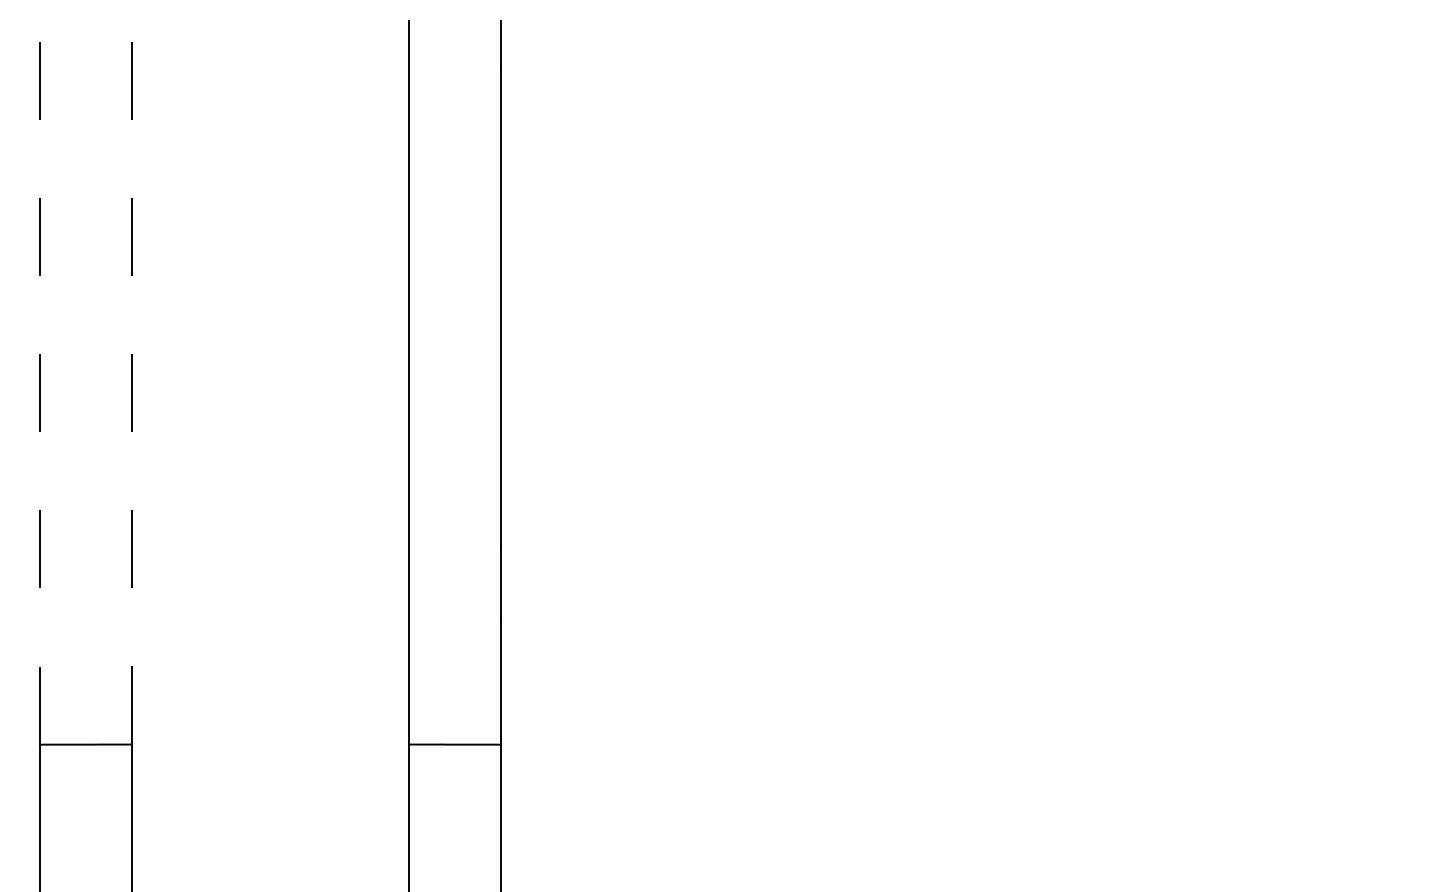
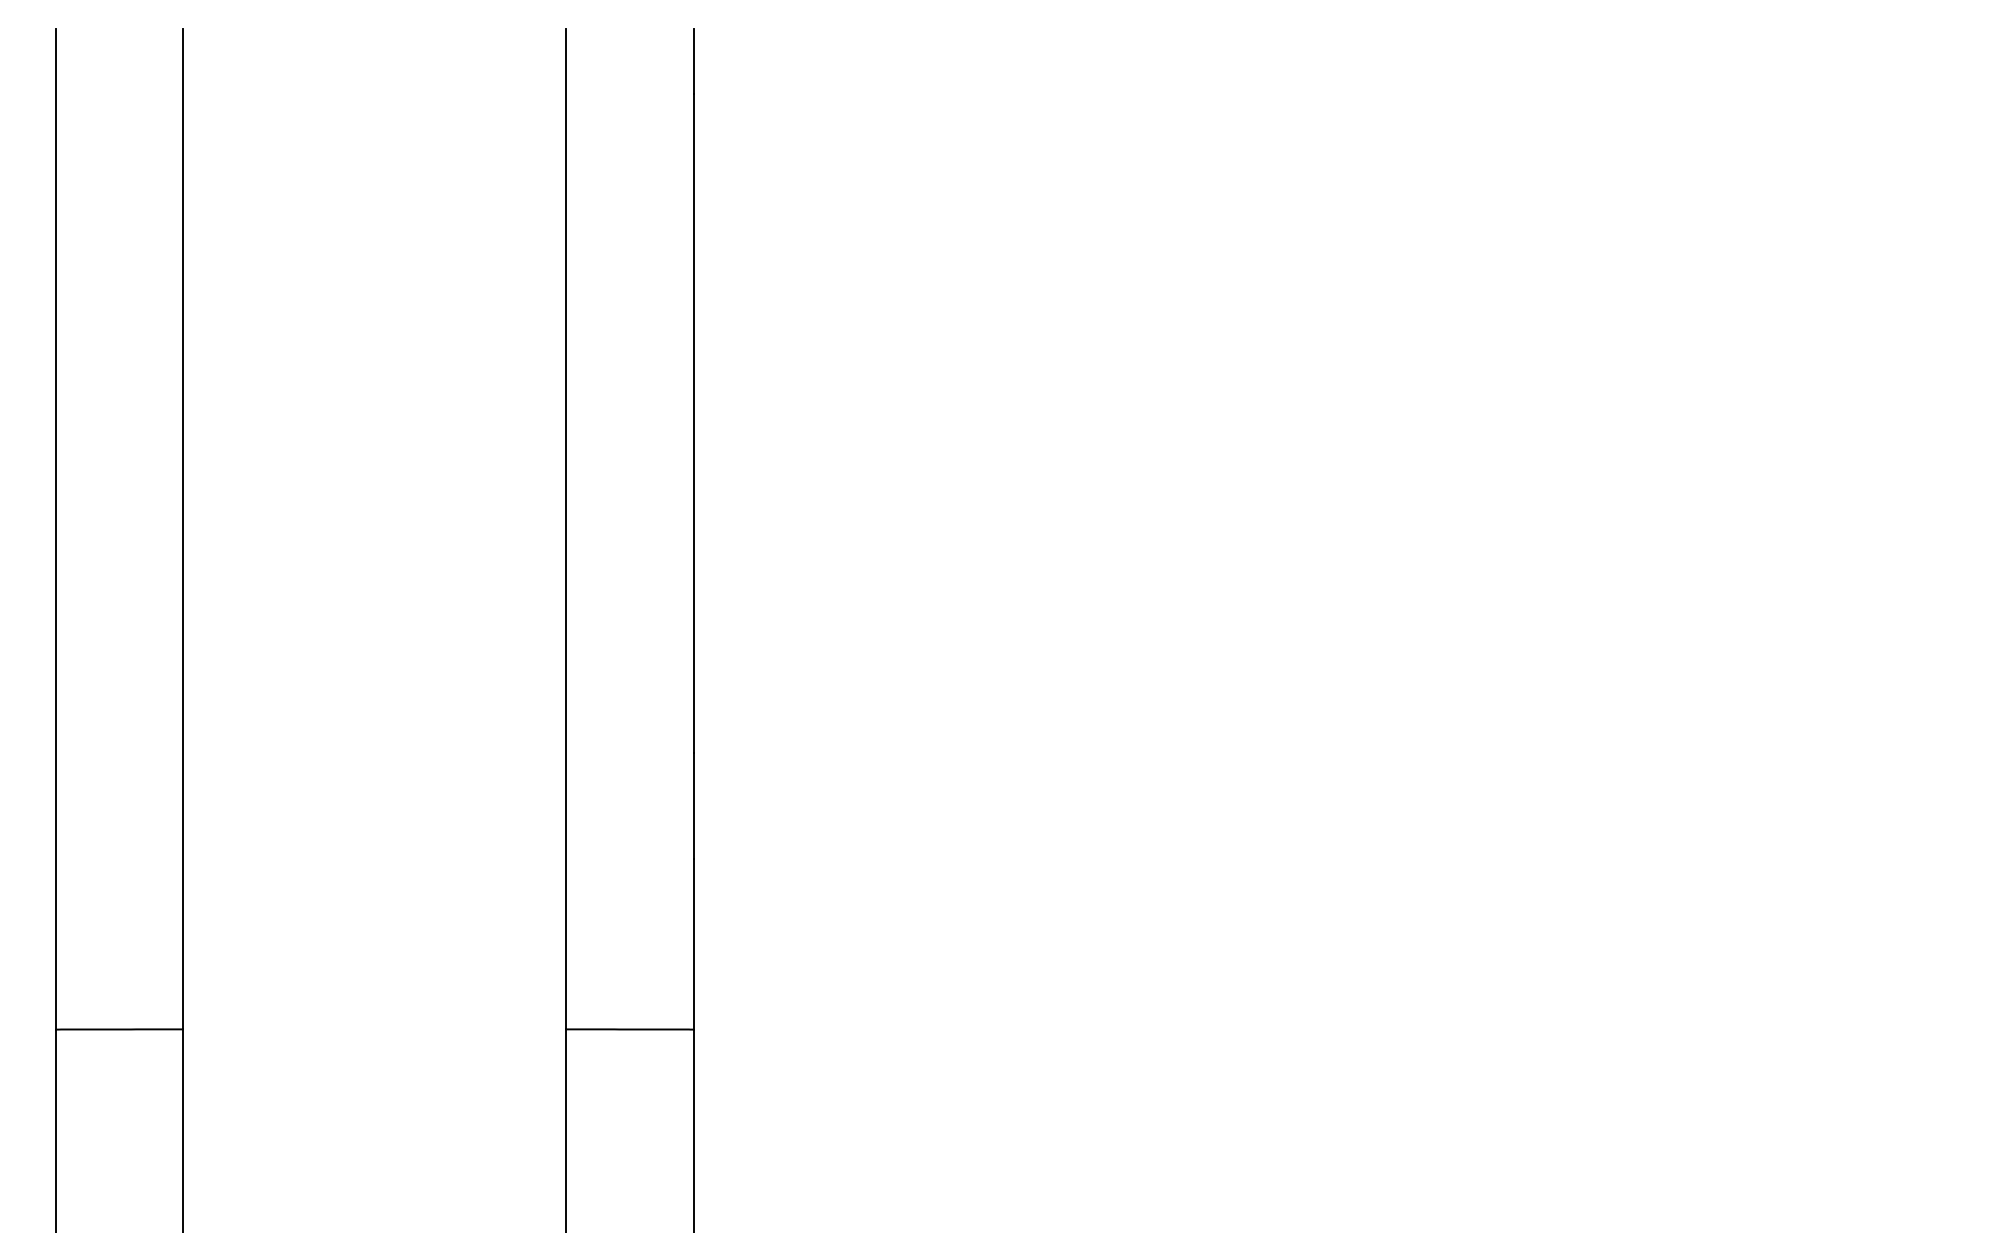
line: (39, 382) -> (55, 528), dashed -> solid
line: (132, 382) -> (183, 528), dashed -> solid

